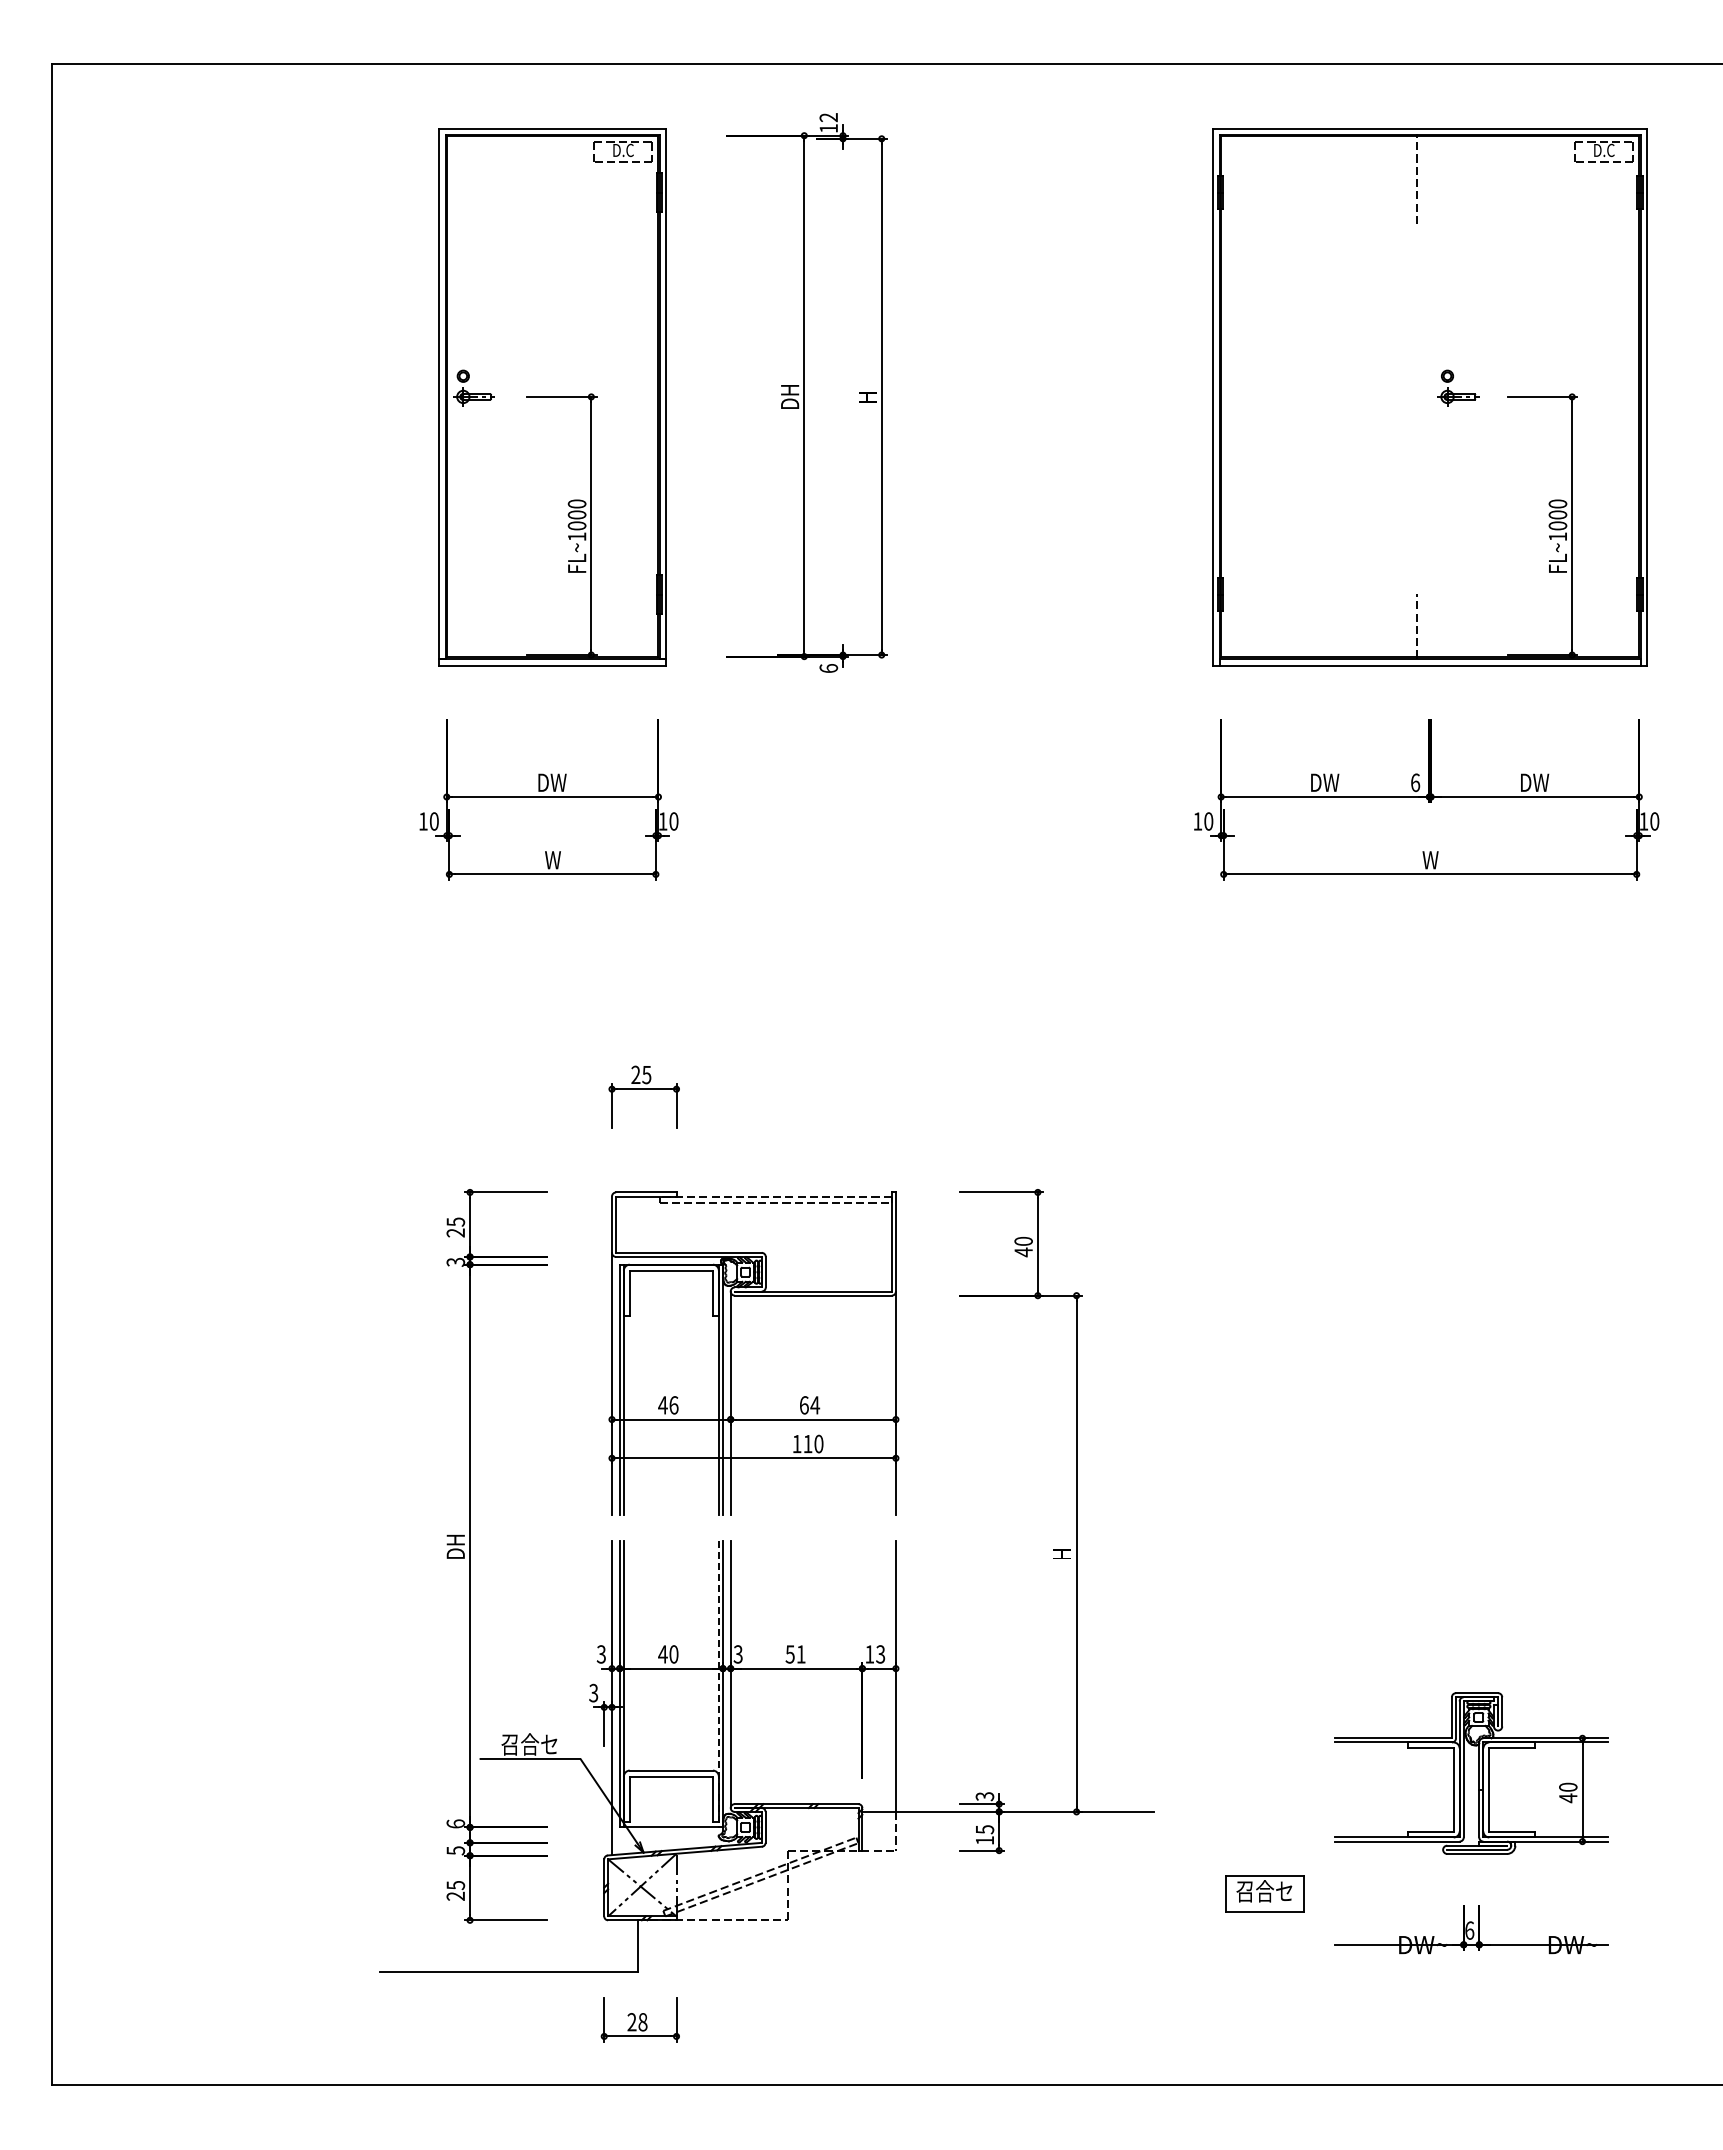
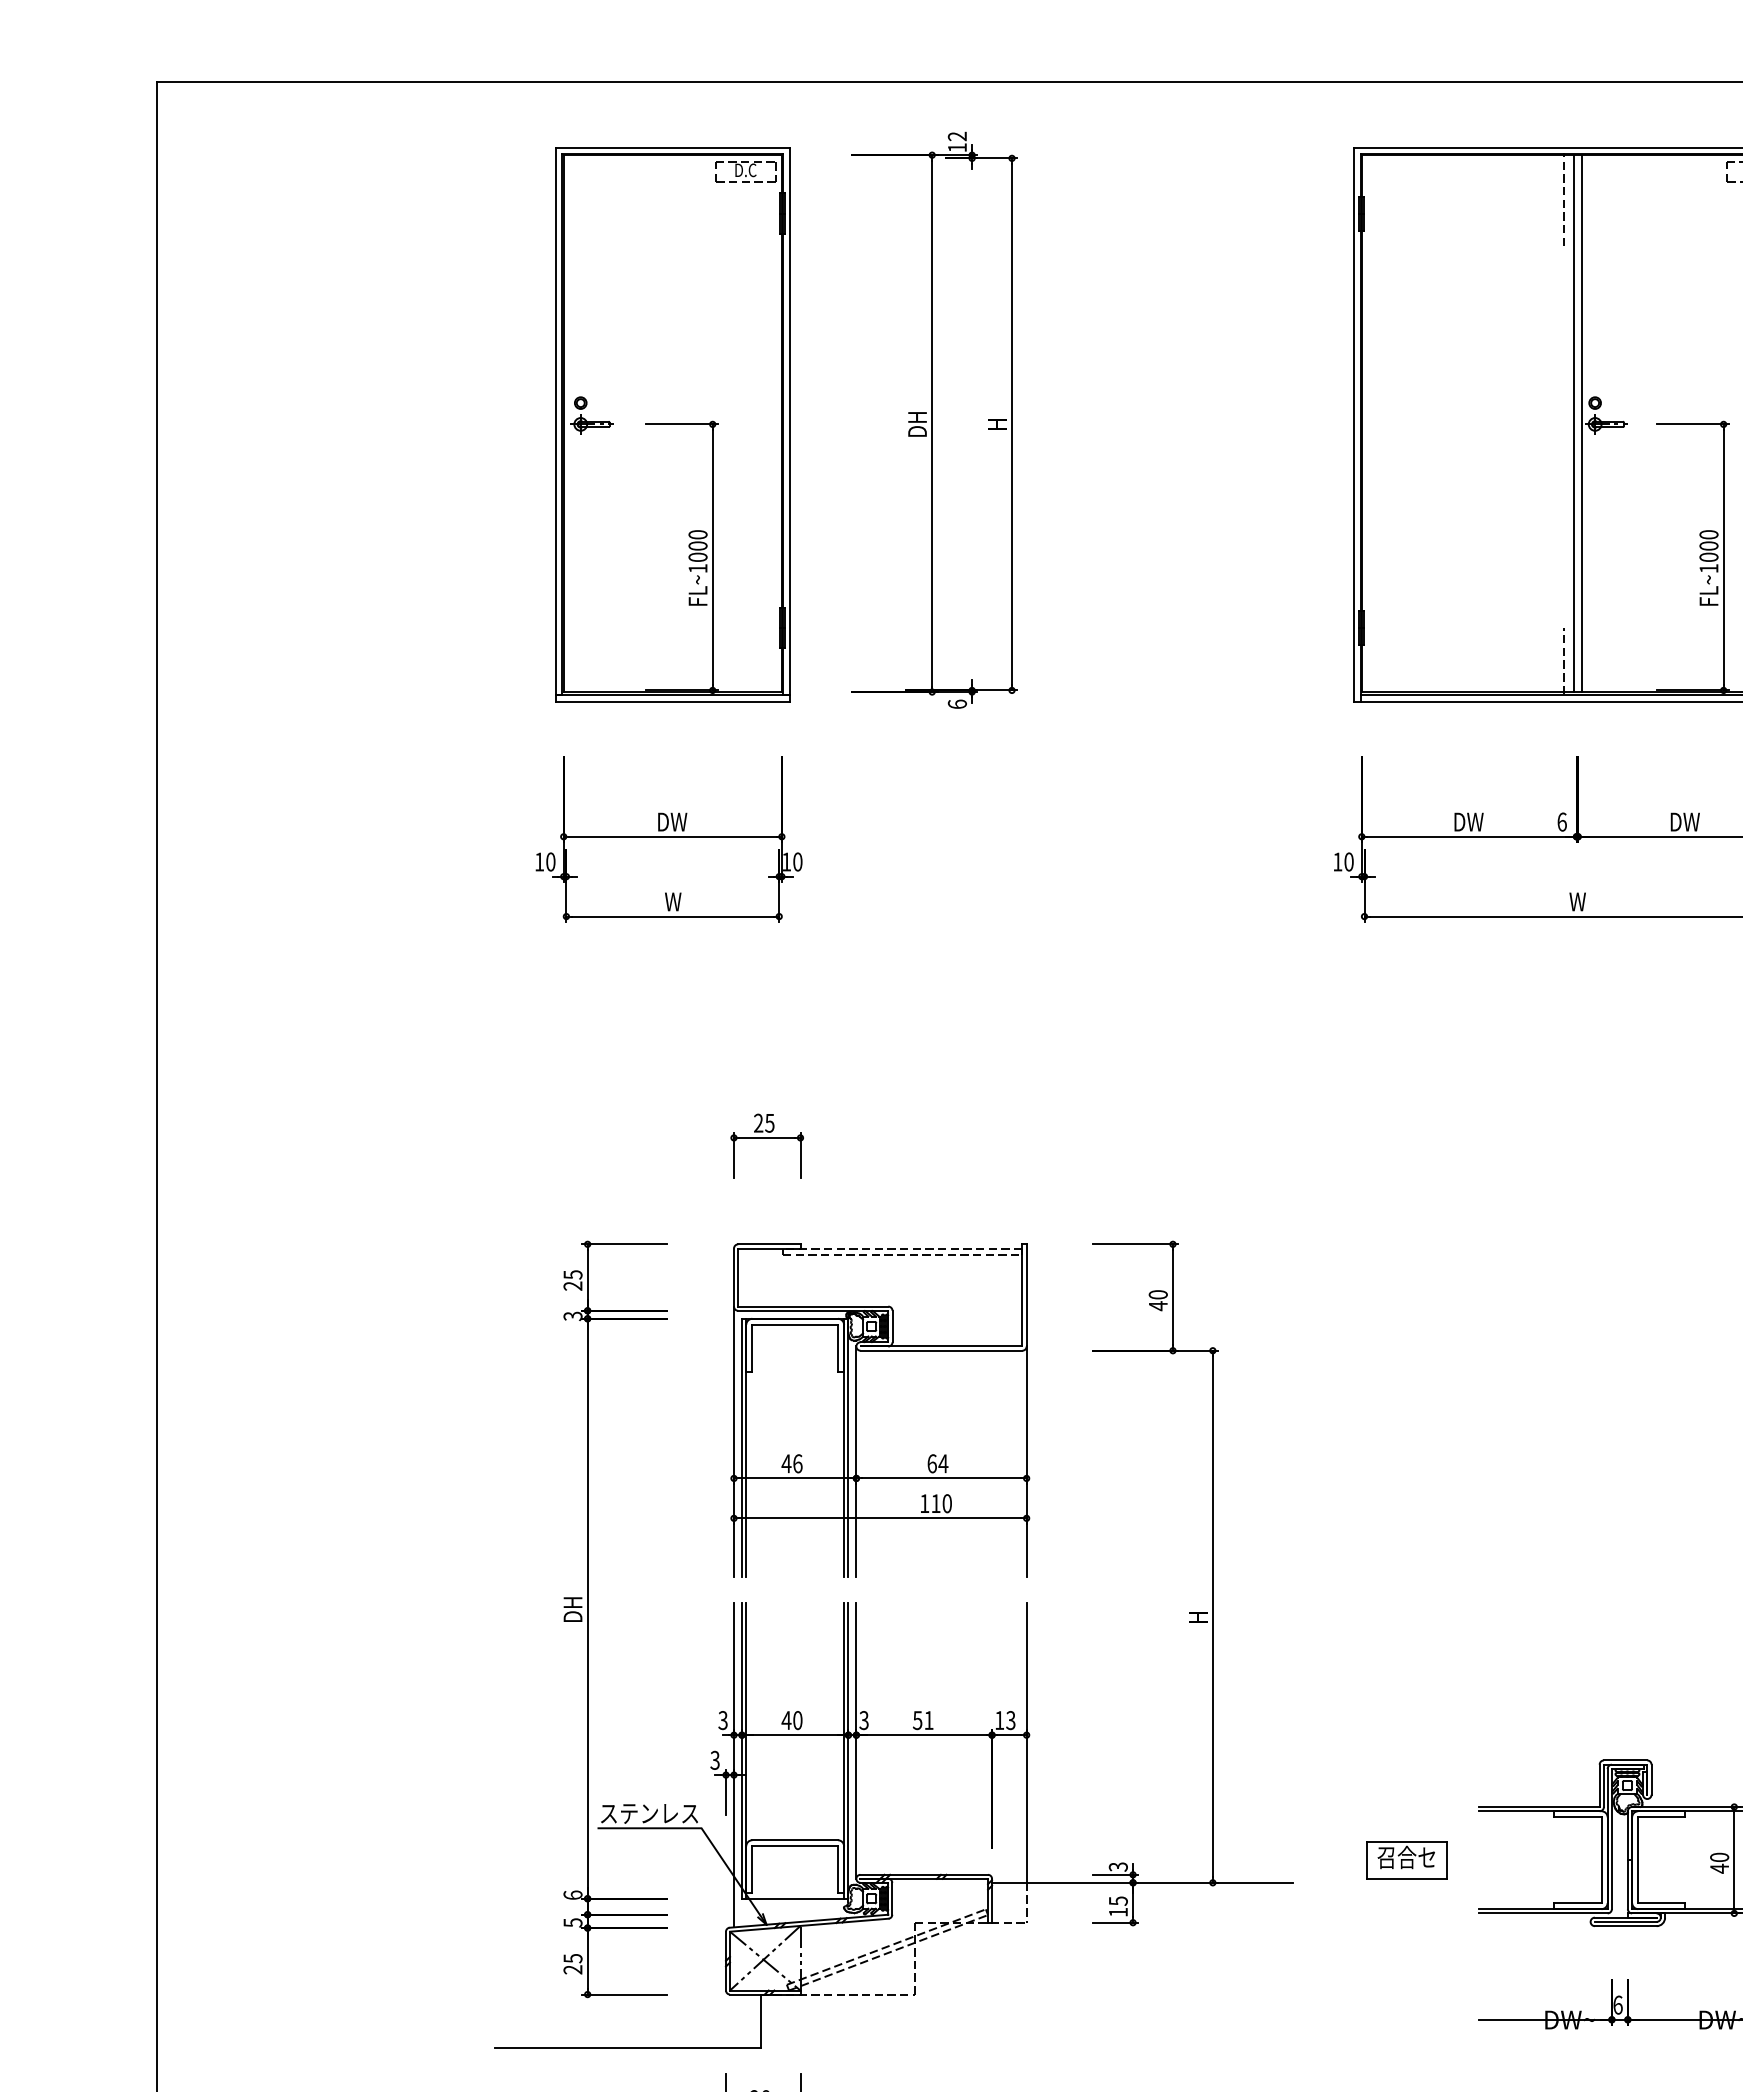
line: (1427, 395) -> (1574, 422), added
line: (1434, 395) -> (1581, 422), added
line: (718, 1684) -> (843, 1751), dashed -> solid
text: (529, 1744) -> (648, 1813), 召合セ -> ステンレス
part: (1264, 1893) -> (1406, 1859), moved

